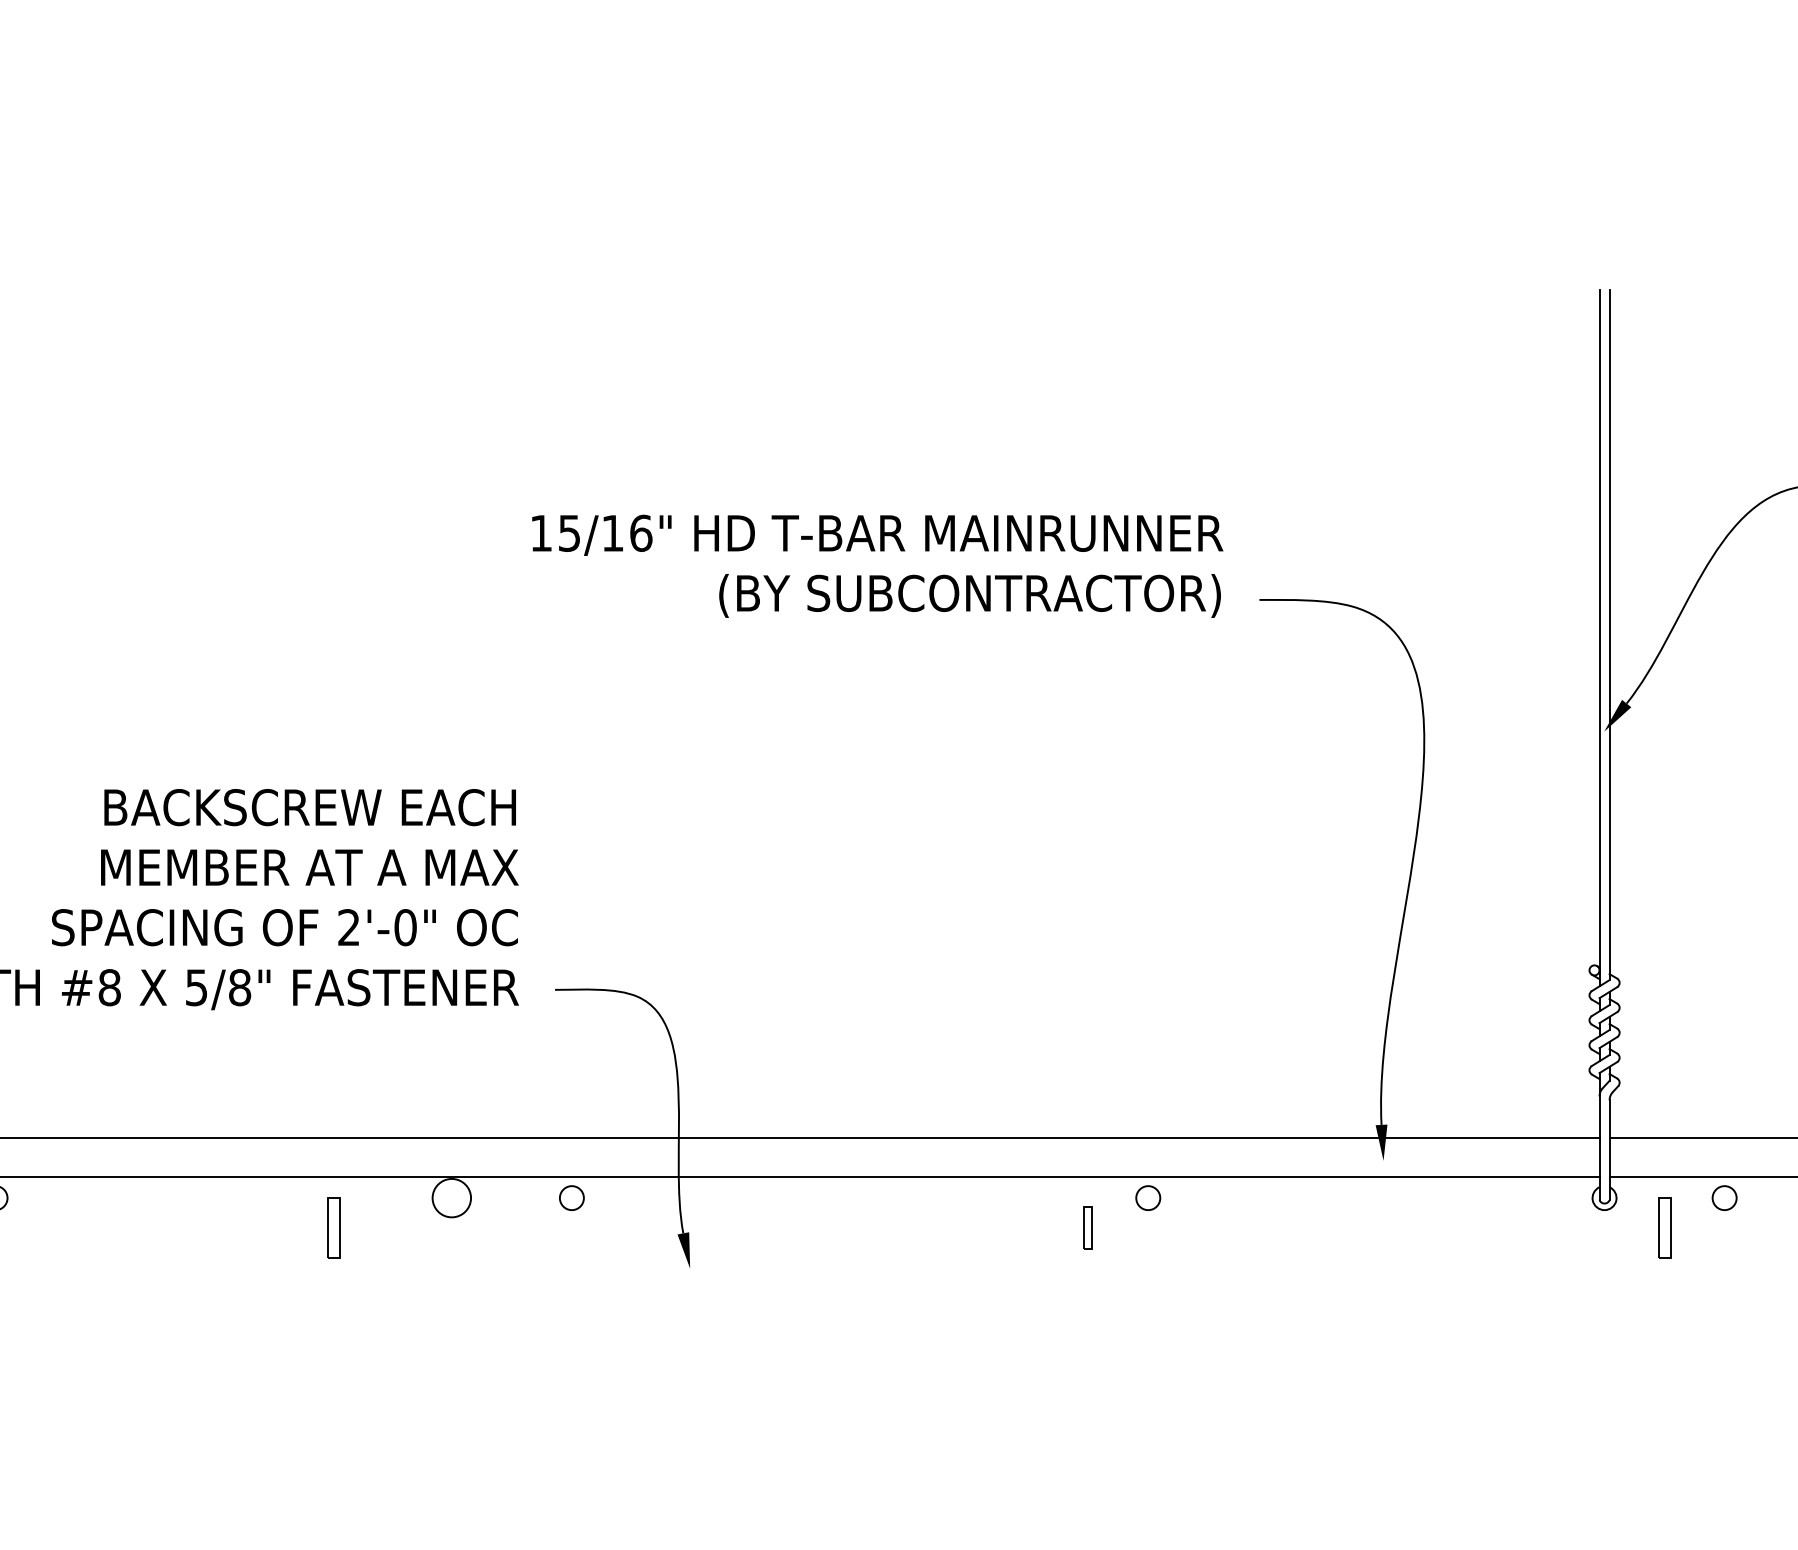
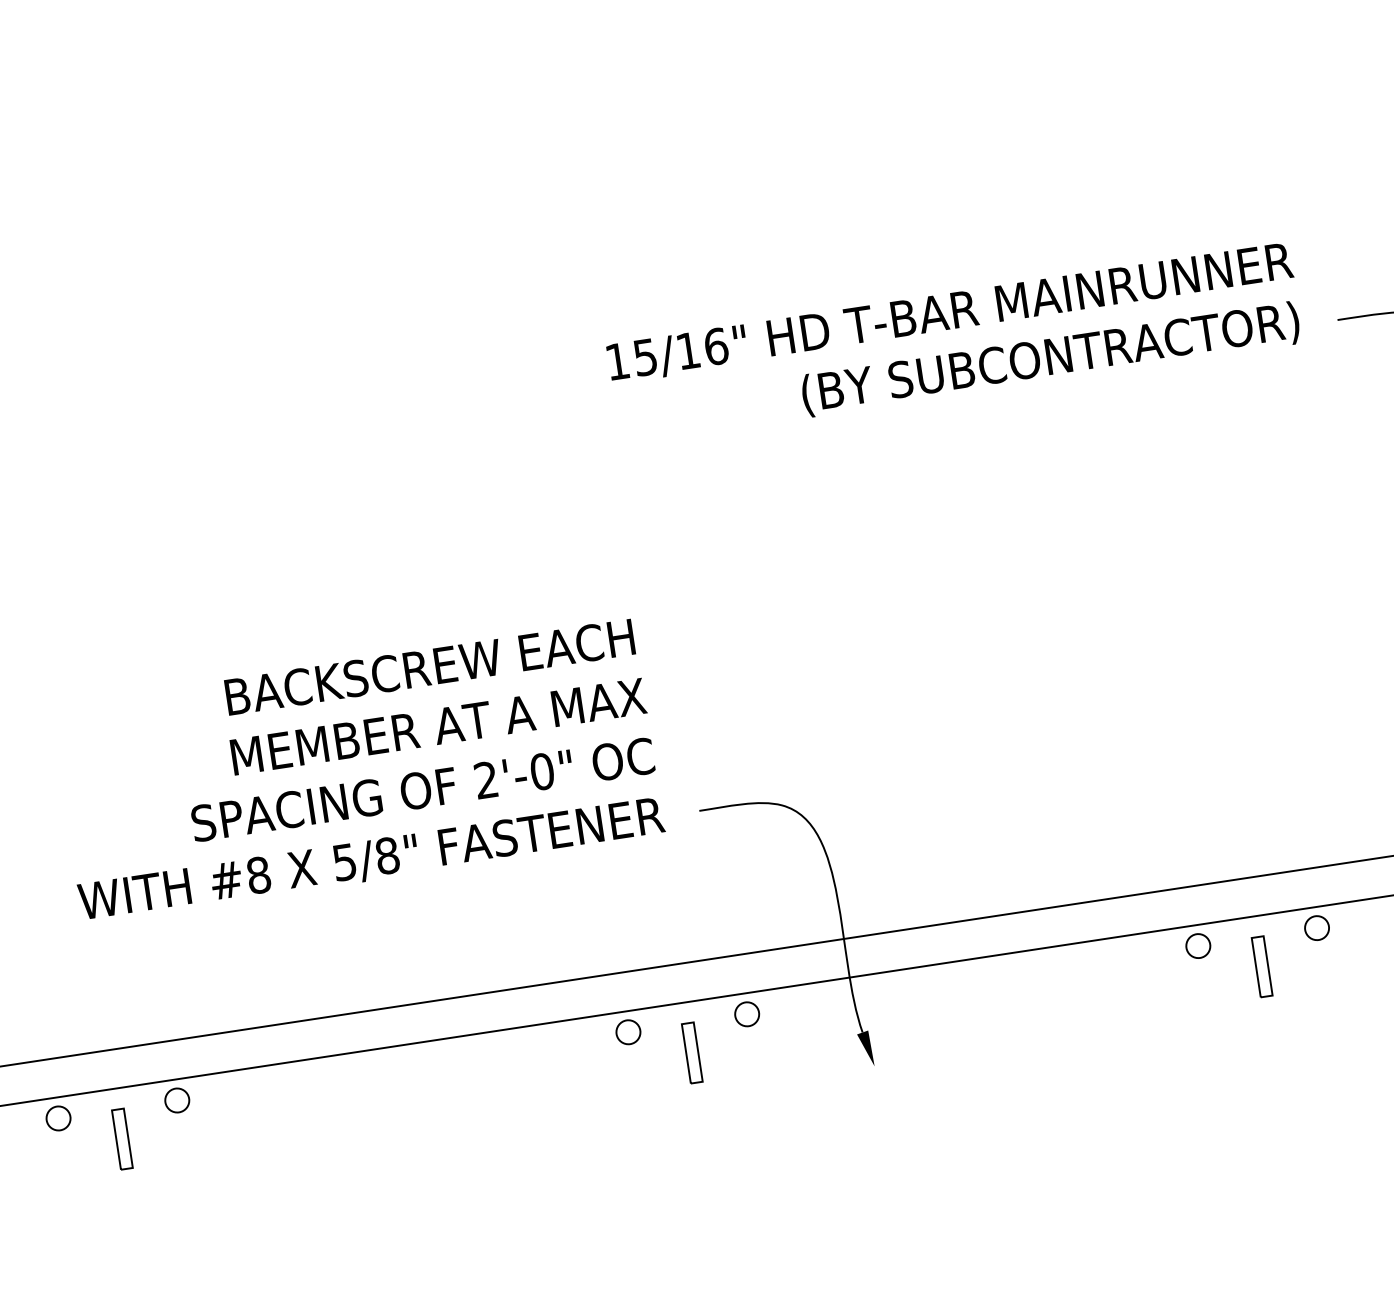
circle: (1028, 1197) -> (1198, 945), added
circle: (451, 1198) -> (628, 1032), size x0.62
part: (333, 1227) -> (691, 1052), moved
part: (1087, 1227) -> (1261, 966), size x1.43

